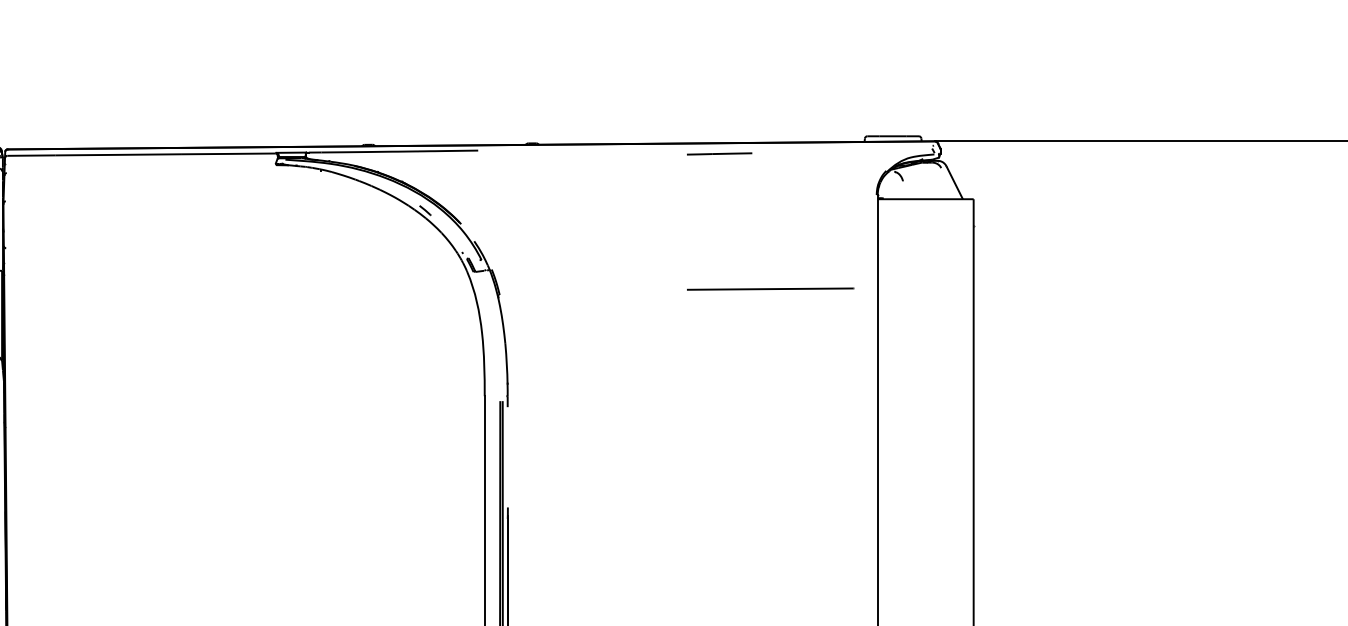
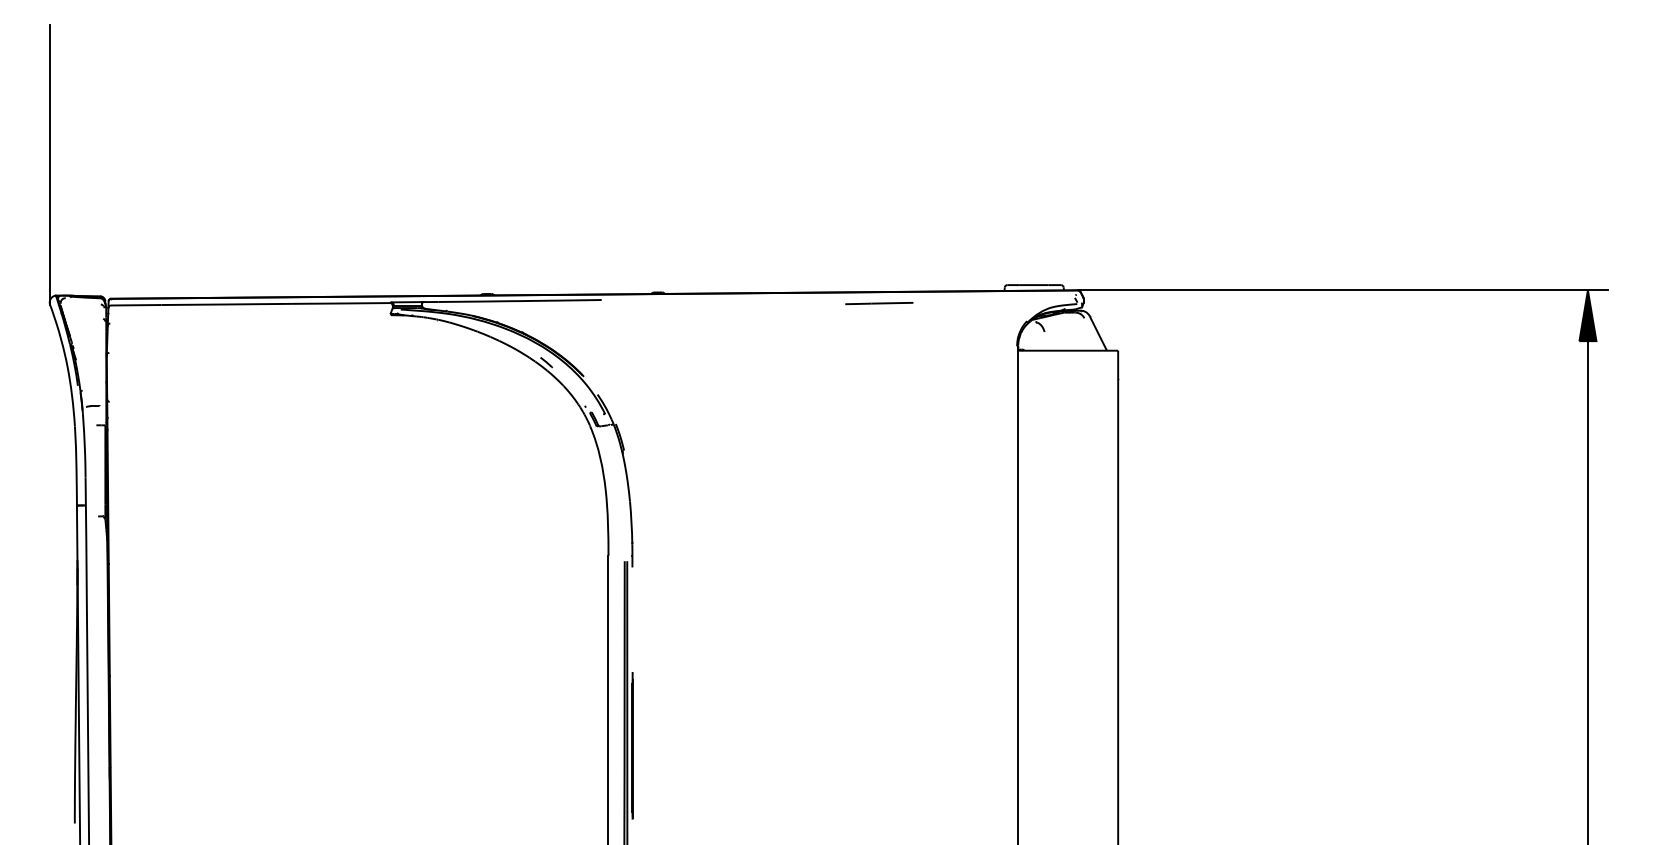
line: (719, 153) -> (879, 303), moved
line: (770, 288) -> (906, 443), removed

